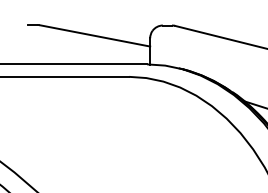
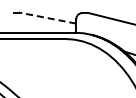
line: (95, 36) -> (48, 18), solid -> dashed

